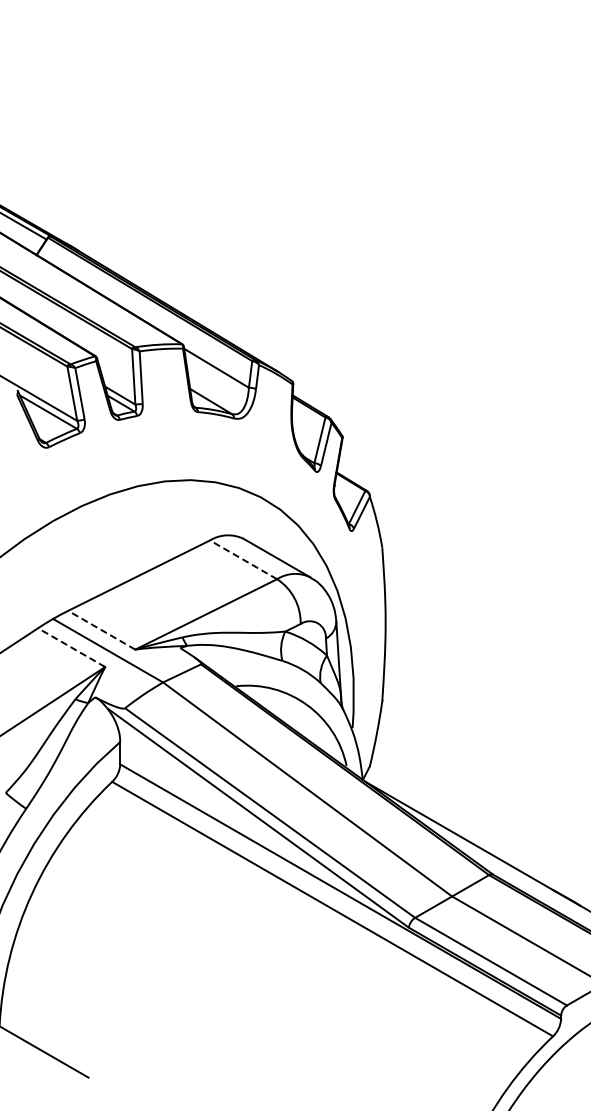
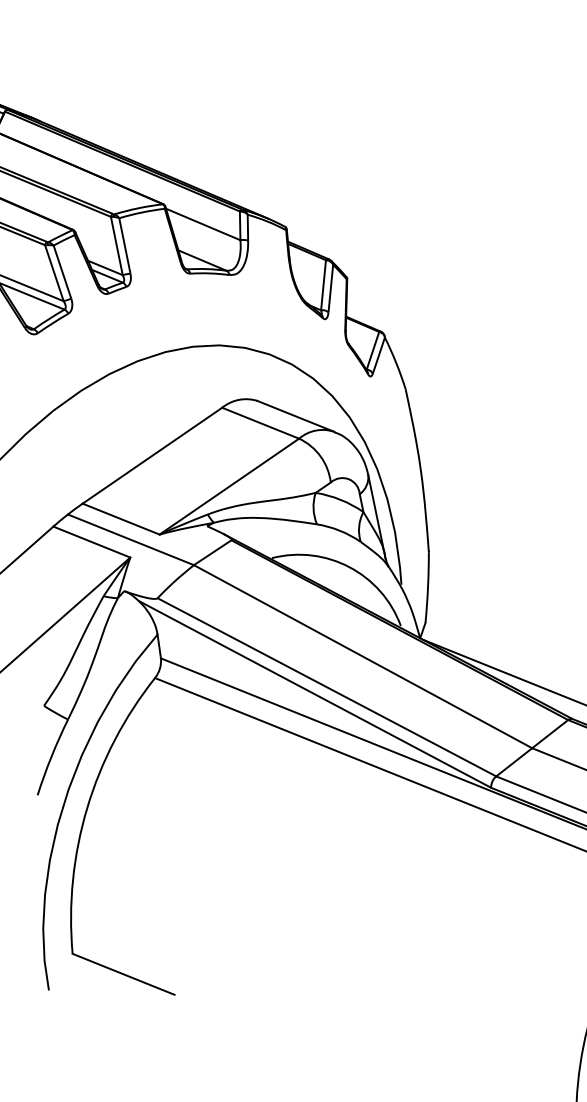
line: (243, 559) -> (260, 422), dashed -> solid
line: (101, 630) -> (120, 519), dashed -> solid
line: (71, 647) -> (91, 541), dashed -> solid

